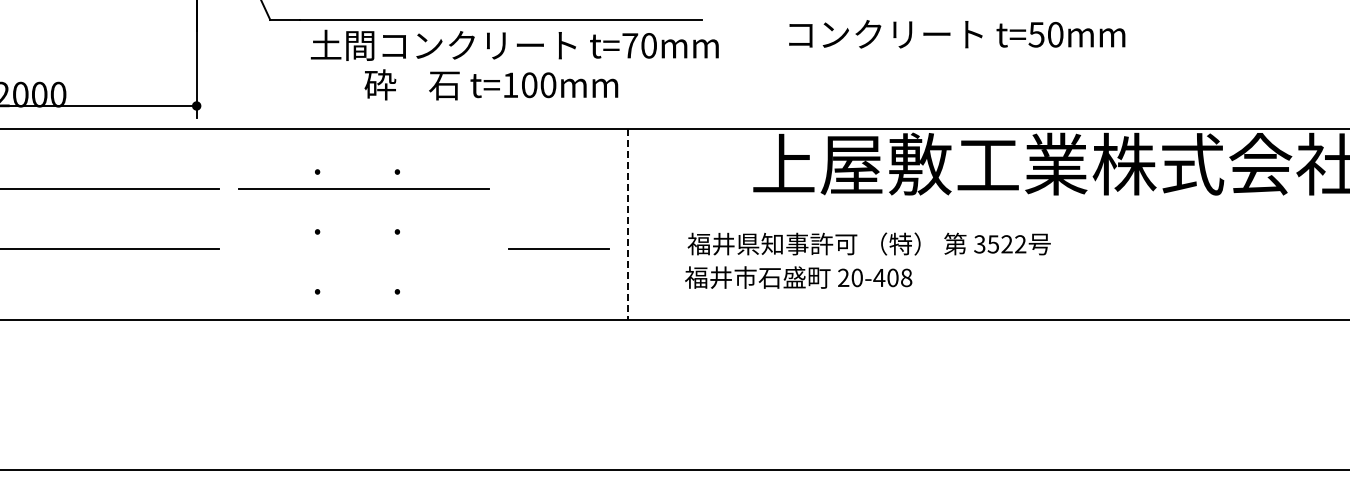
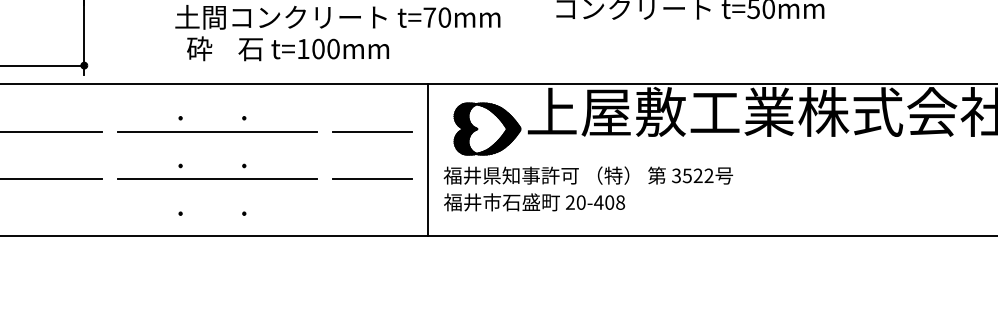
text: (491, 84) -> (288, 48), moved
part: (702, 185) -> (487, 128), added
line: (558, 188) -> (372, 131), added
line: (628, 224) -> (428, 160), dashed -> solid
text: (868, 243) -> (587, 175), moved
line: (363, 248) -> (217, 179), added
text: (798, 277) -> (534, 202), moved

